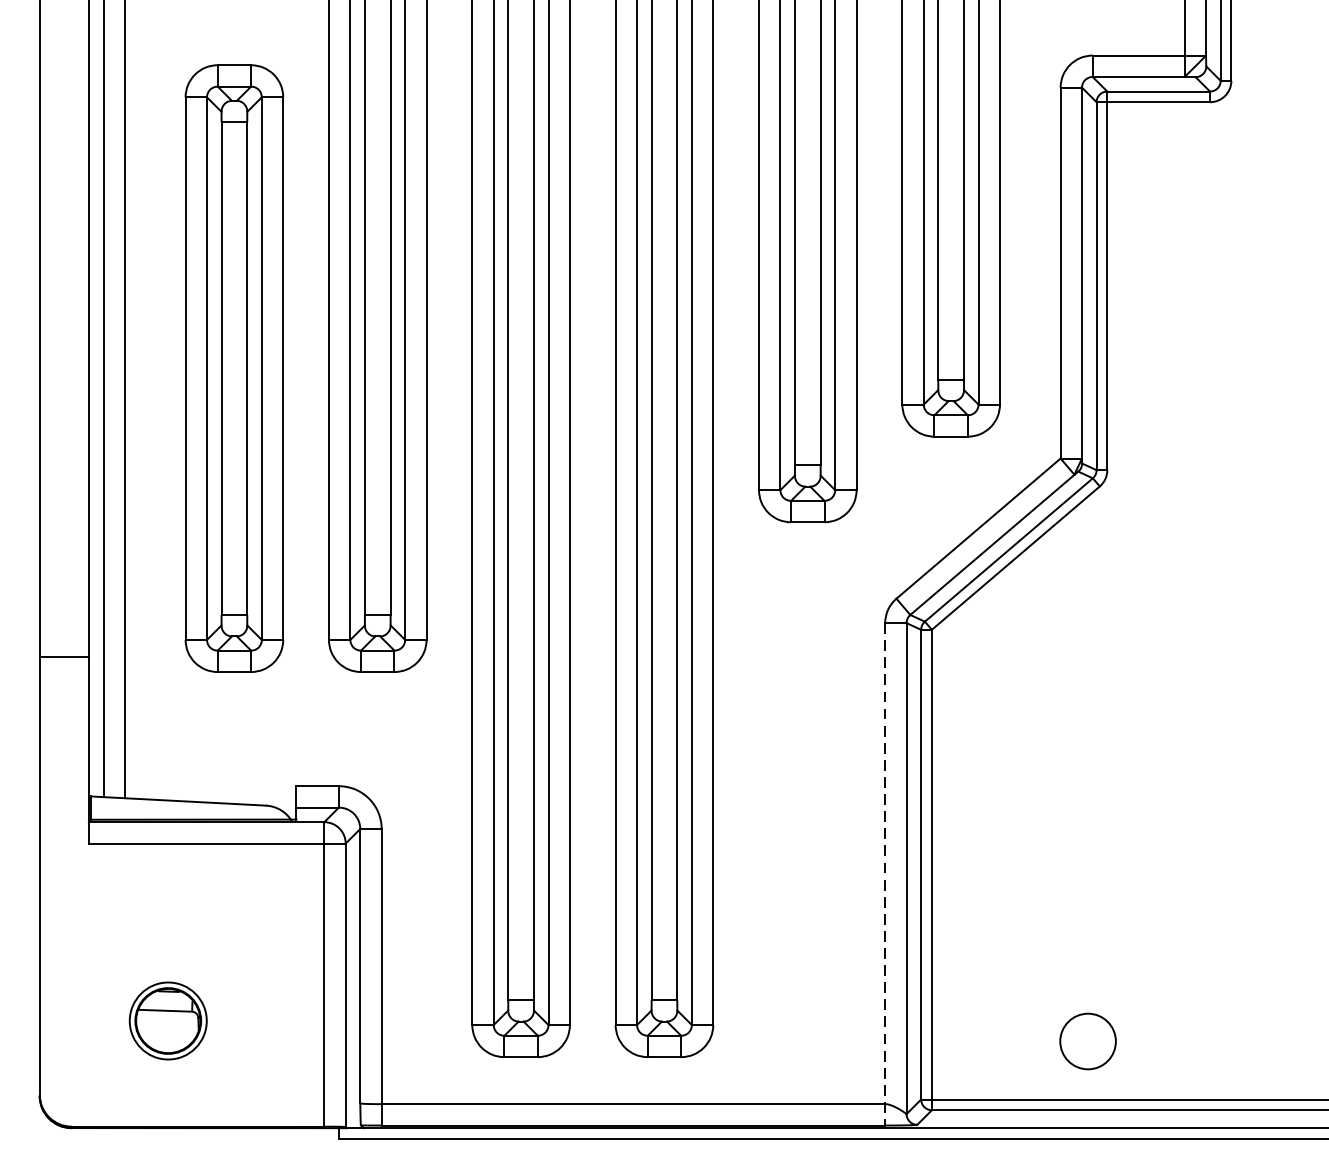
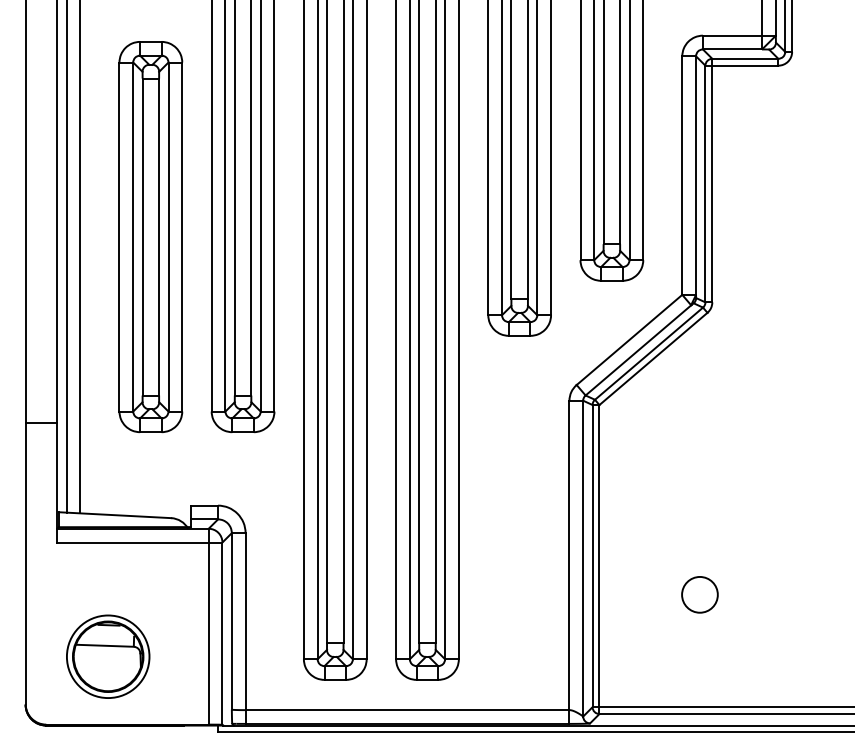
line: (885, 874) -> (569, 562), dashed -> solid
part: (168, 1020) -> (108, 656), size x1.67
circle: (1087, 1040) -> (699, 594), moved

